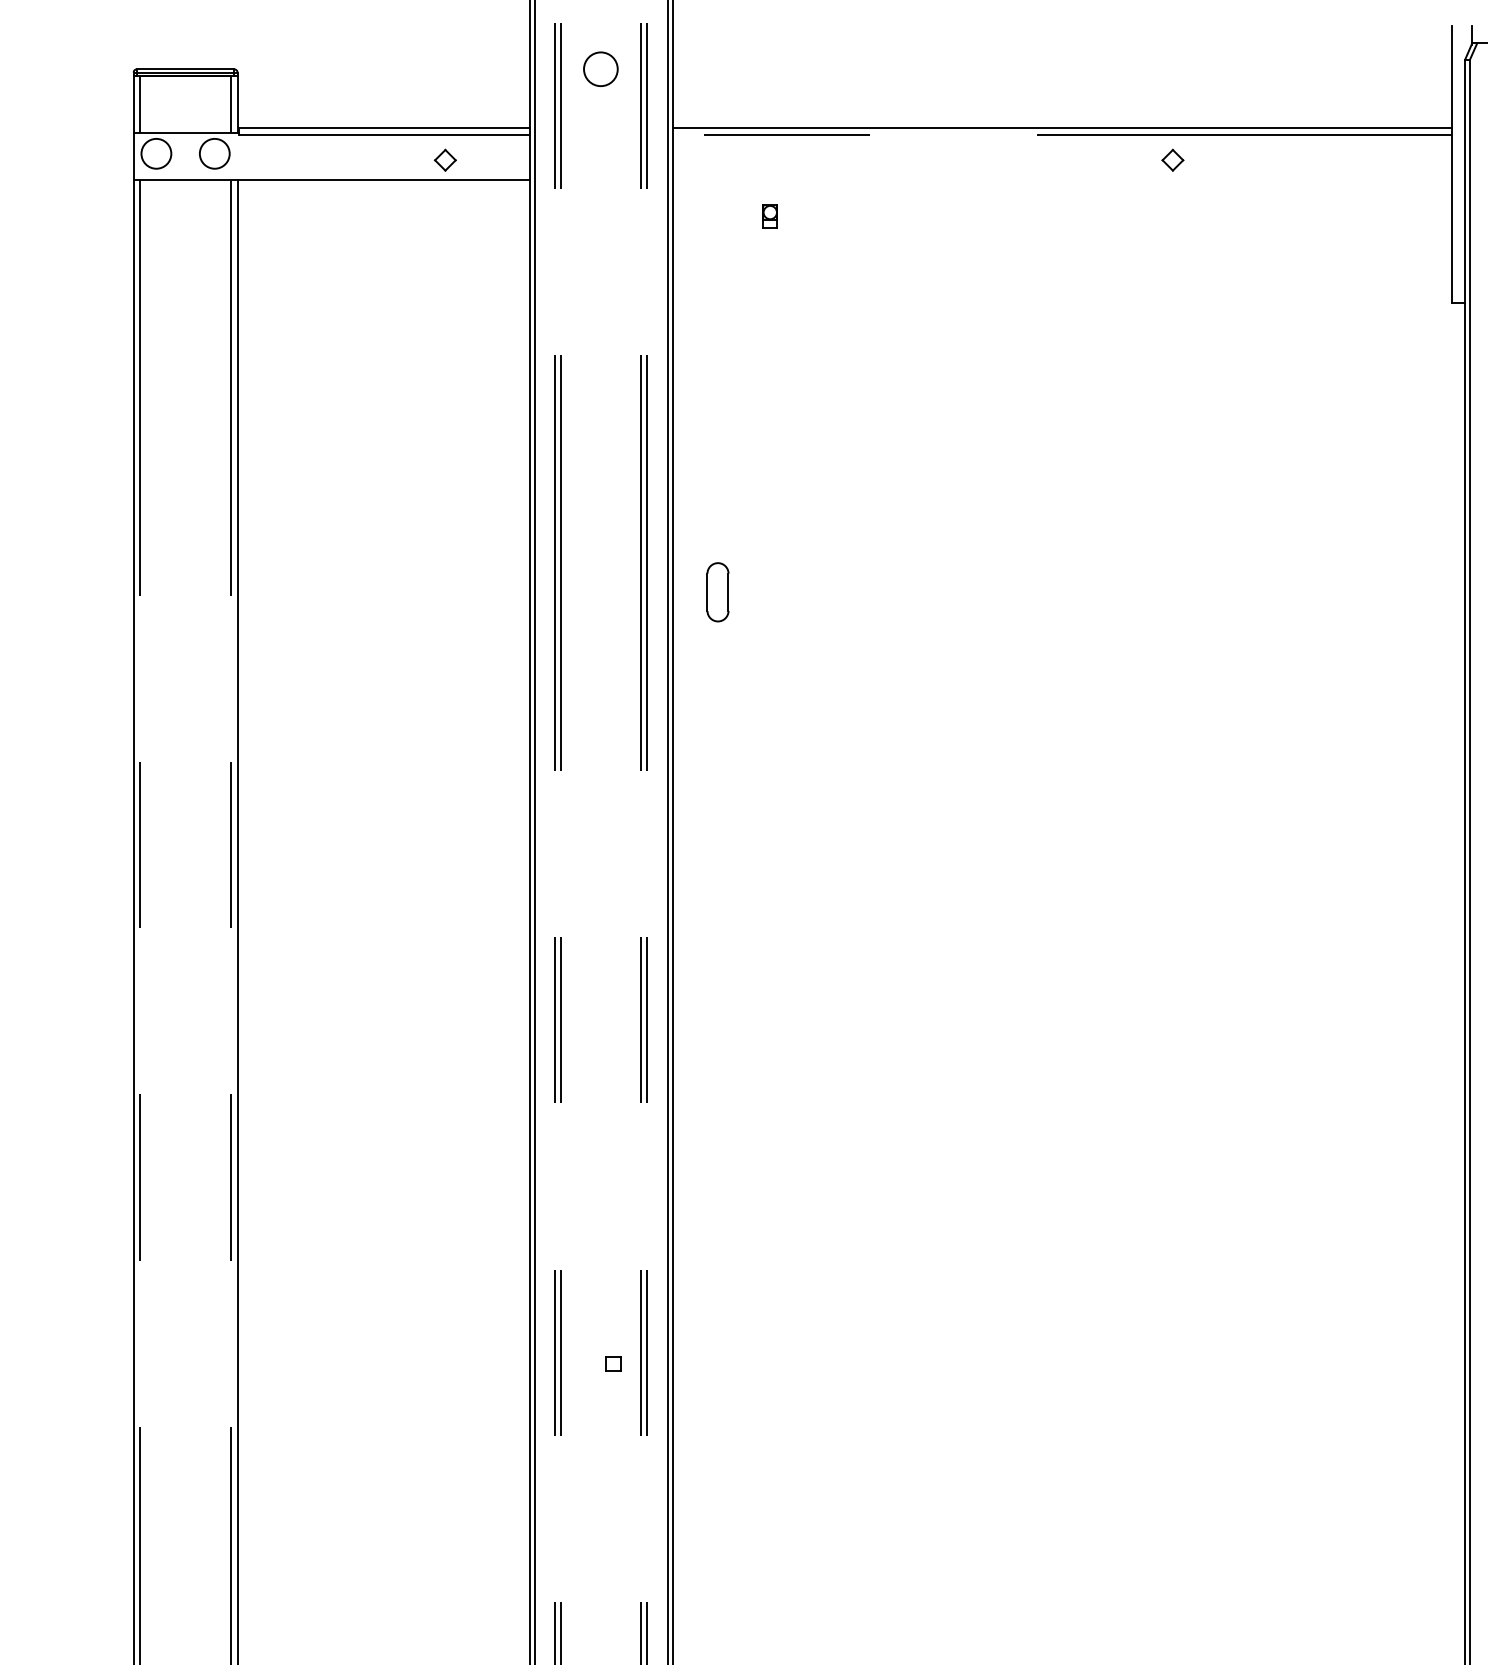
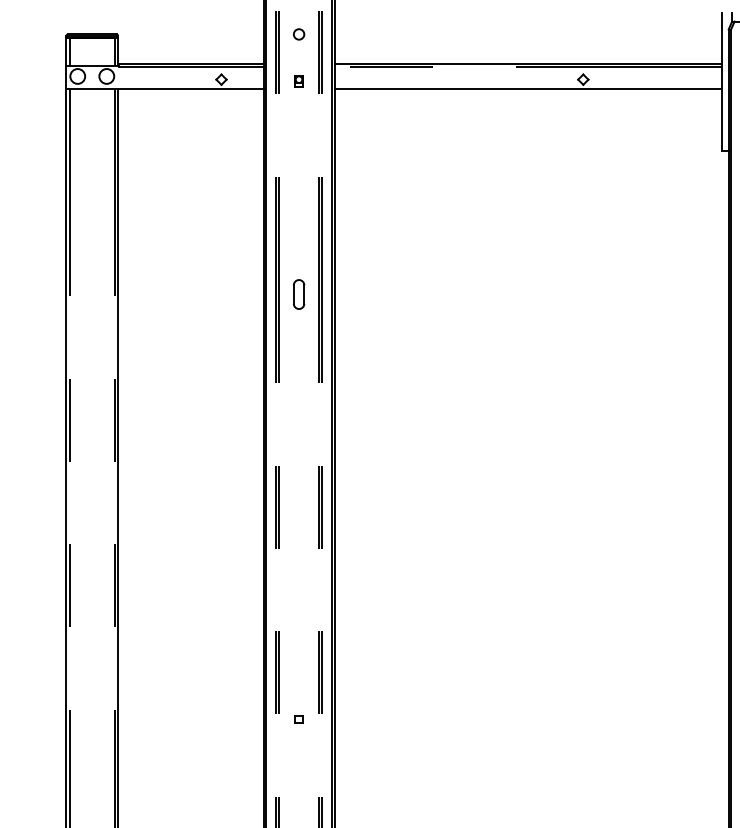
circle: (602, 69) -> (299, 34), size x0.62
line: (1062, 180) -> (528, 89), added
part: (769, 216) -> (298, 81), moved
part: (718, 592) -> (299, 294), moved
part: (612, 1364) -> (298, 719), moved

